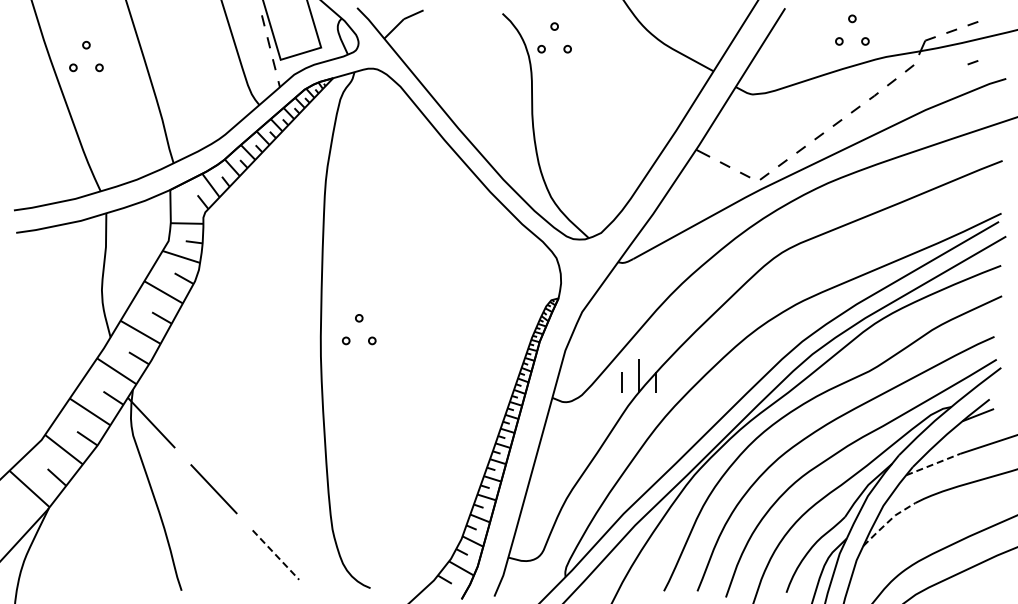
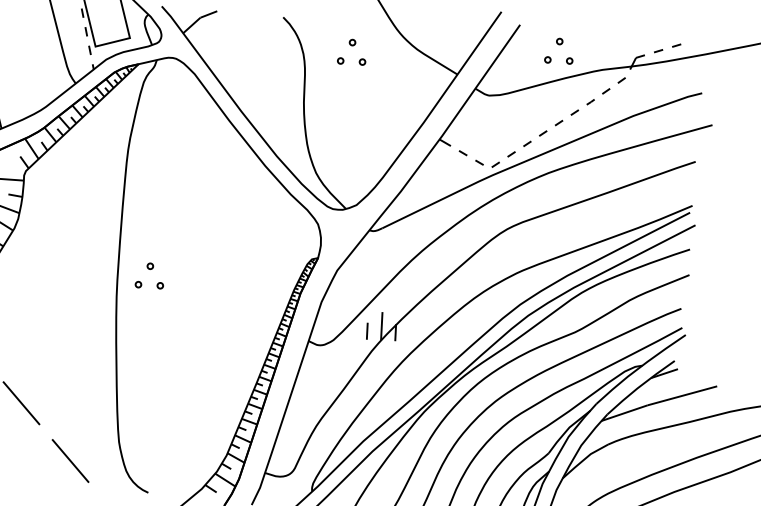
part: (852, 29) -> (559, 50), moved
part: (554, 30) -> (352, 45), moved
line: (972, 62) -> (674, 78), removed
line: (933, 464) -> (624, 413), dashed -> solid
line: (887, 522) -> (583, 459), dashed -> solid
line: (275, 555) -> (70, 461), dashed -> solid

